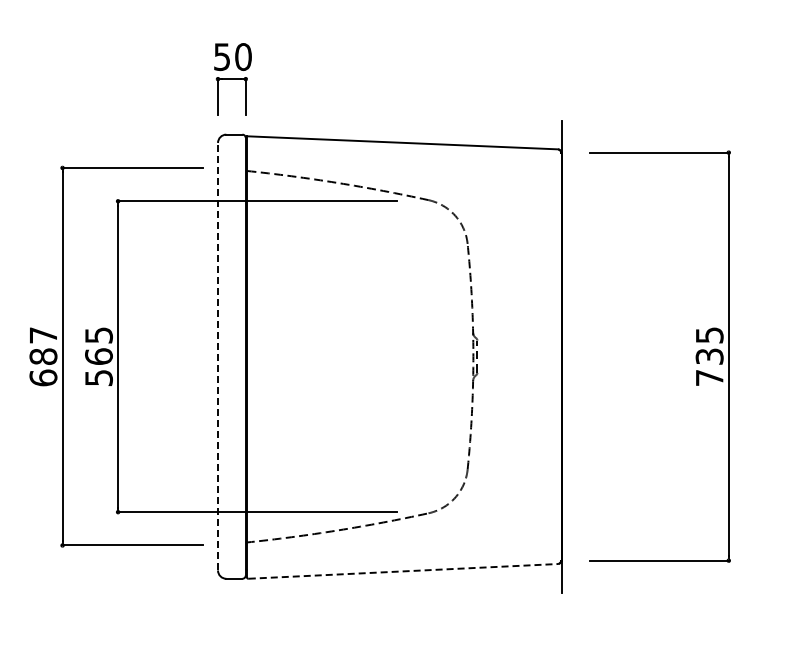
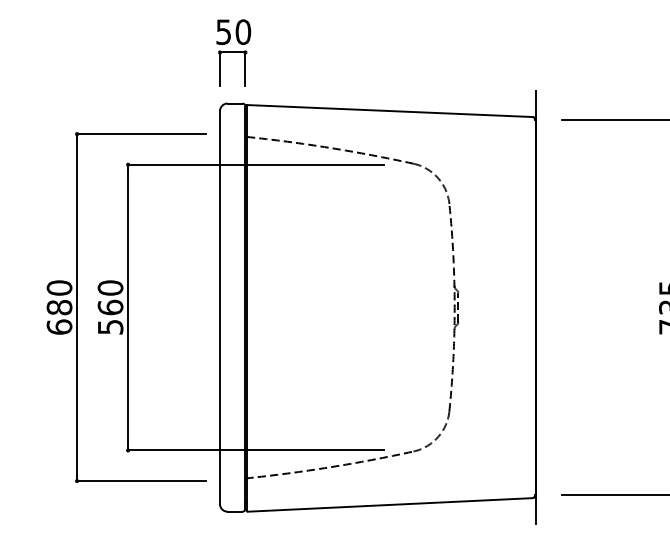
text: (43, 335) -> (59, 288), 687 -> 680
text: (98, 335) -> (110, 288), 565 -> 560
line: (218, 356) -> (220, 307), dashed -> solid
line: (403, 571) -> (390, 505), dashed -> solid

